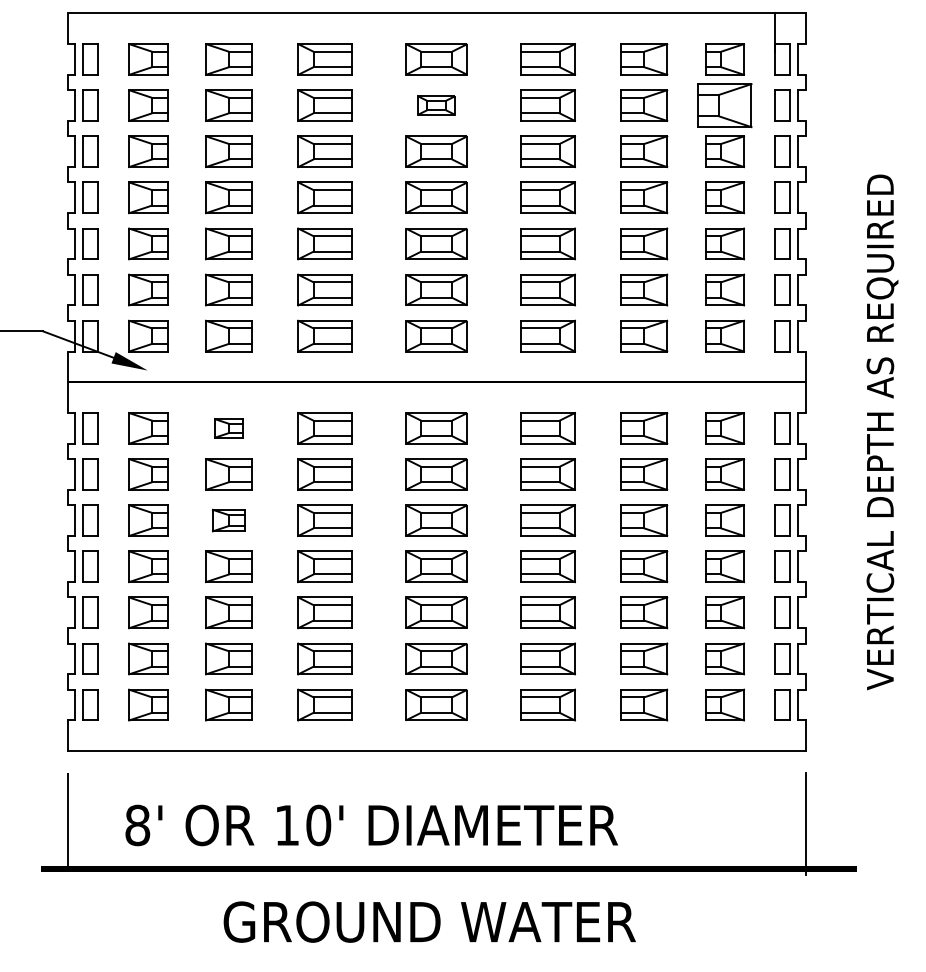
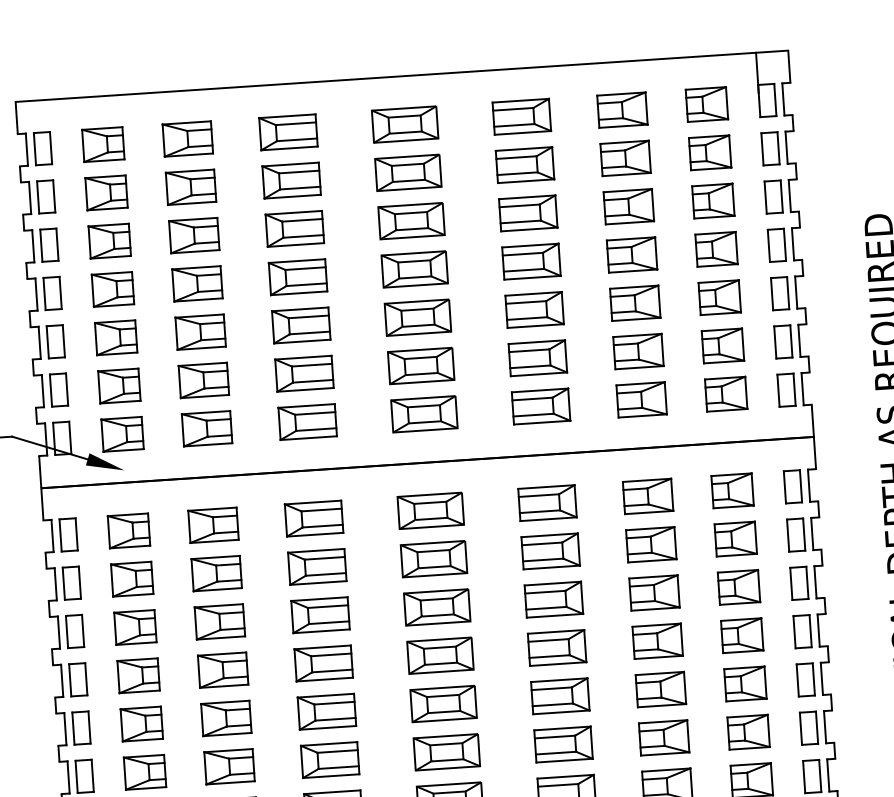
part: (436, 105) -> (408, 172), size x1.67
part: (725, 105) -> (710, 152), size x0.71
part: (228, 428) -> (212, 525), size x1.67
part: (228, 520) -> (219, 621), size x1.43

